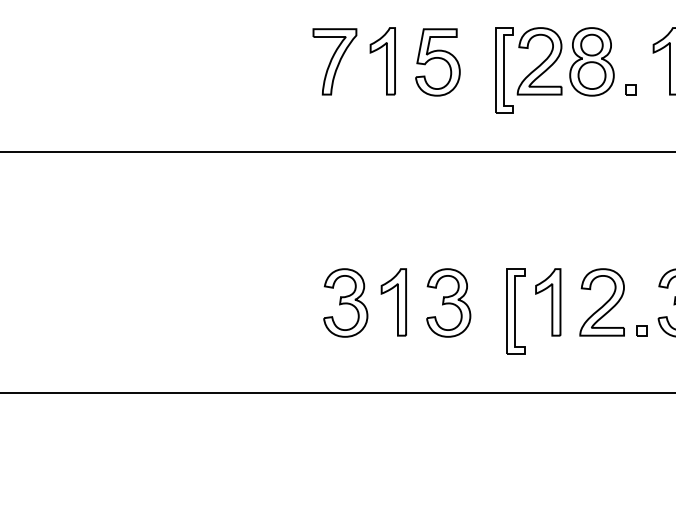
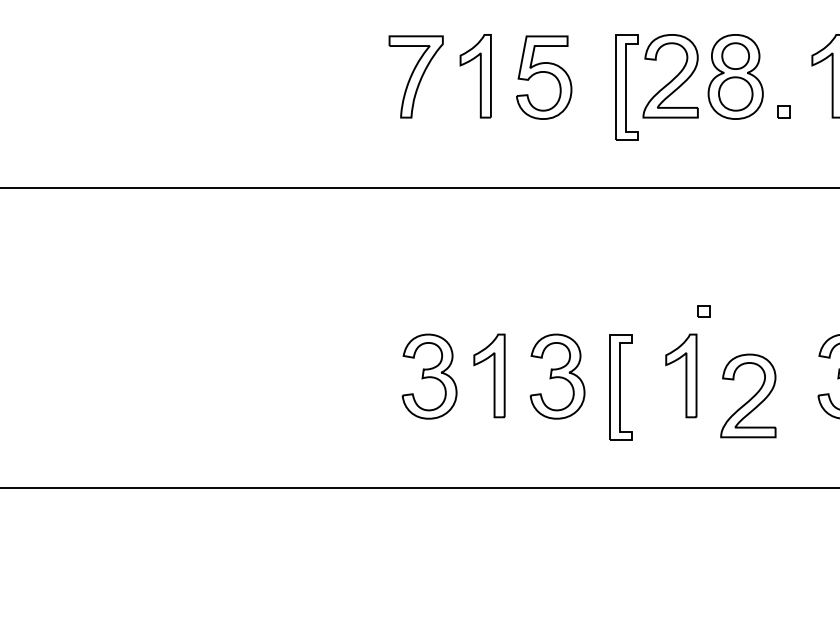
part: (602, 302) -> (748, 395), moved
part: (515, 311) -> (620, 387), moved
part: (641, 331) -> (703, 311), moved

